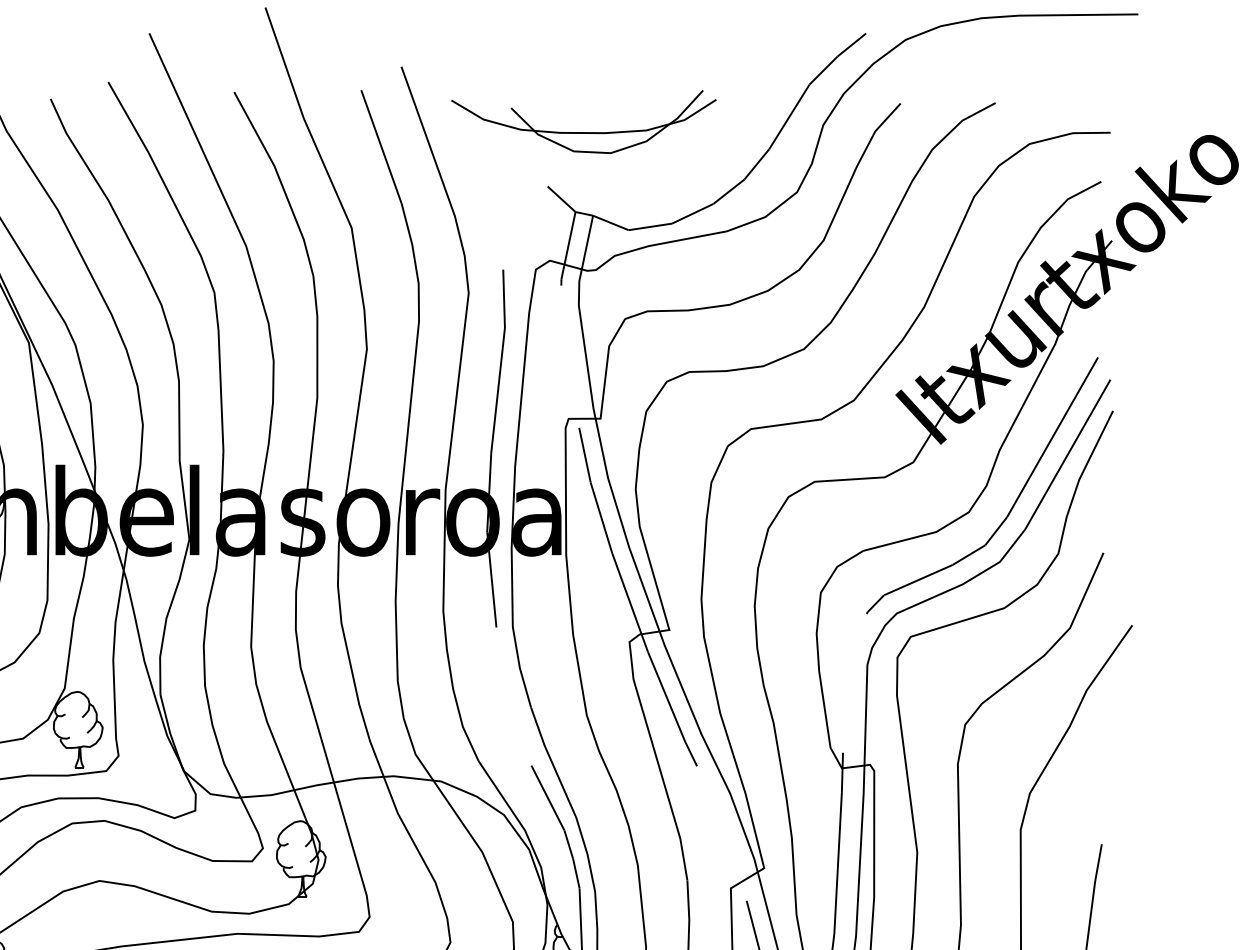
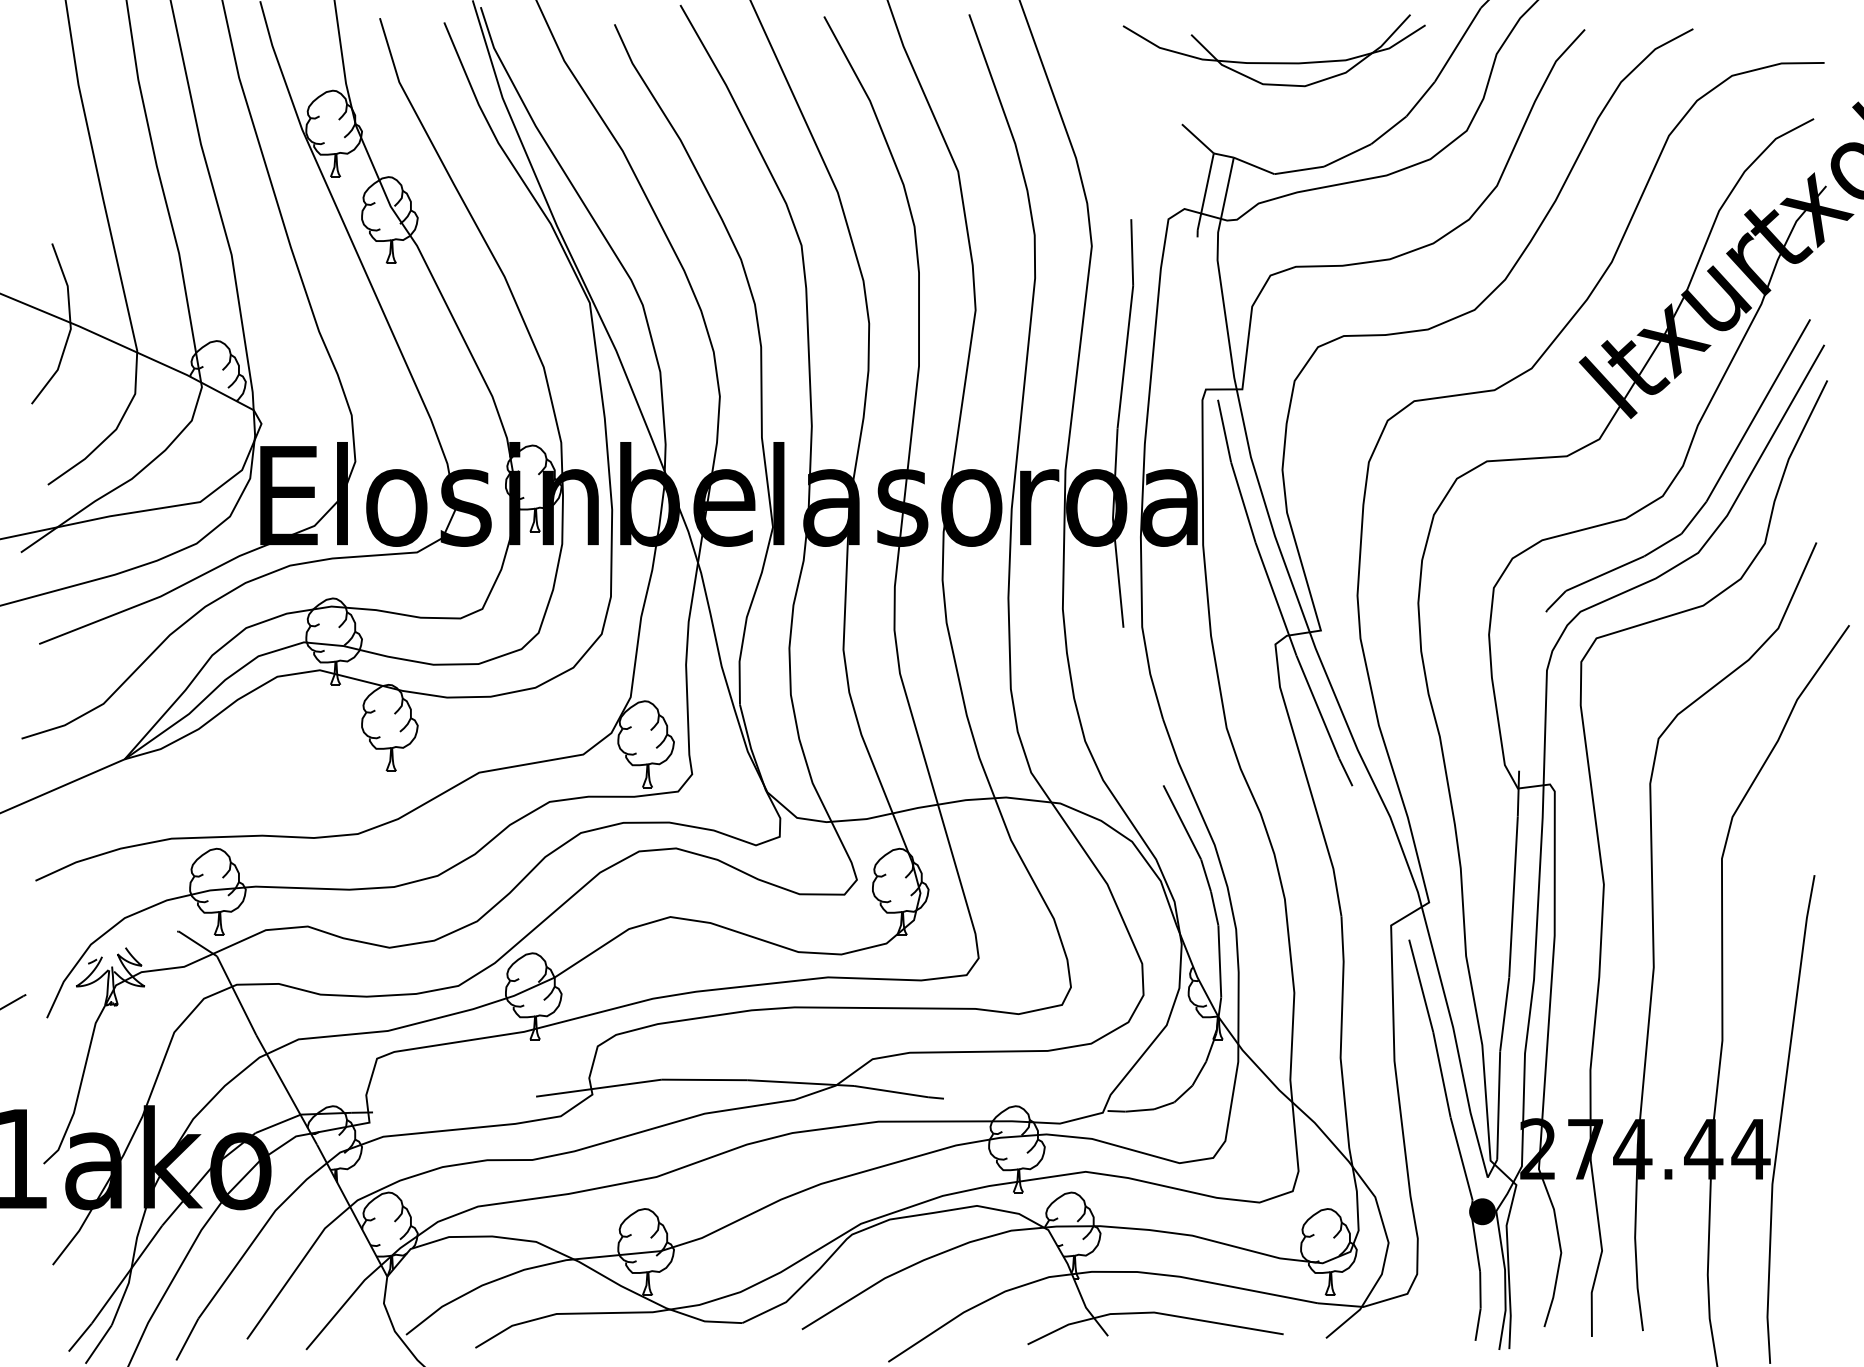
part: (583, 132) -> (1273, 62), moved

